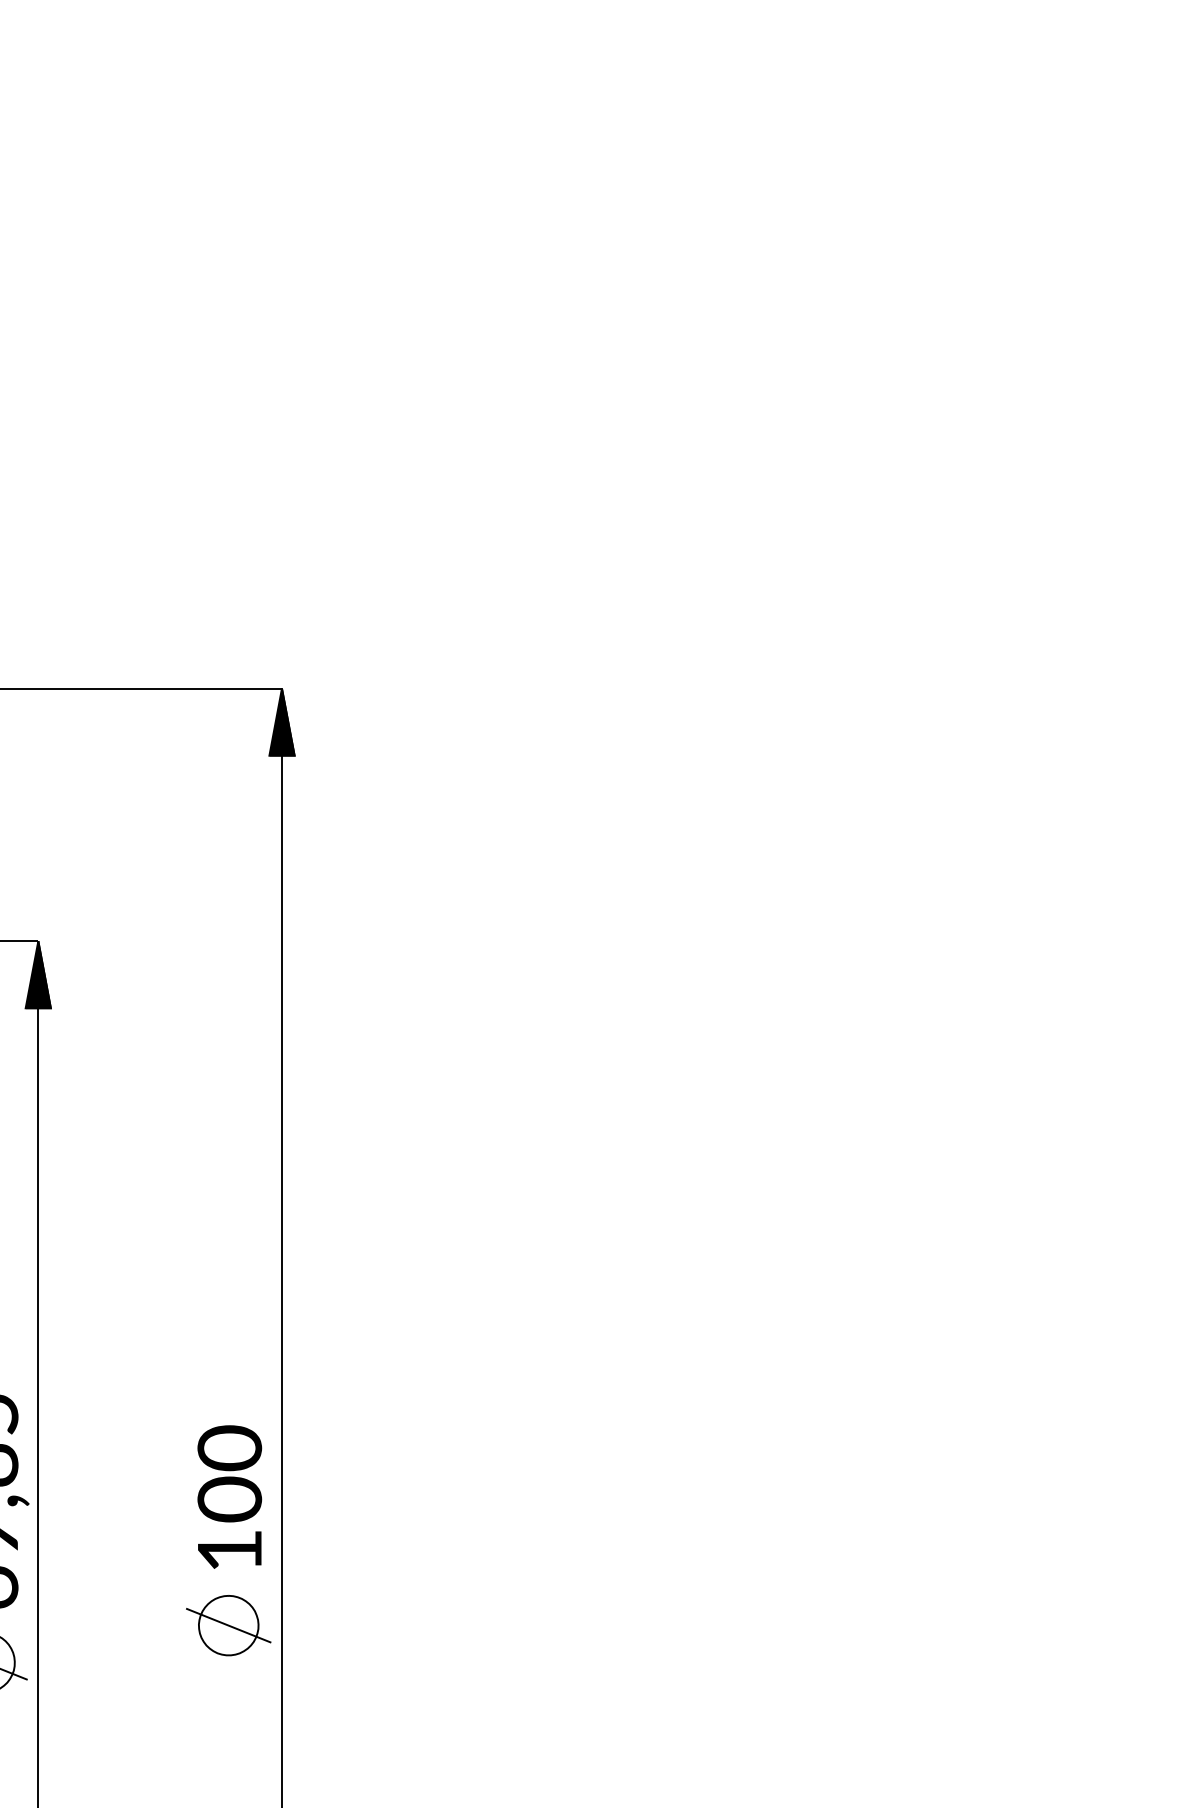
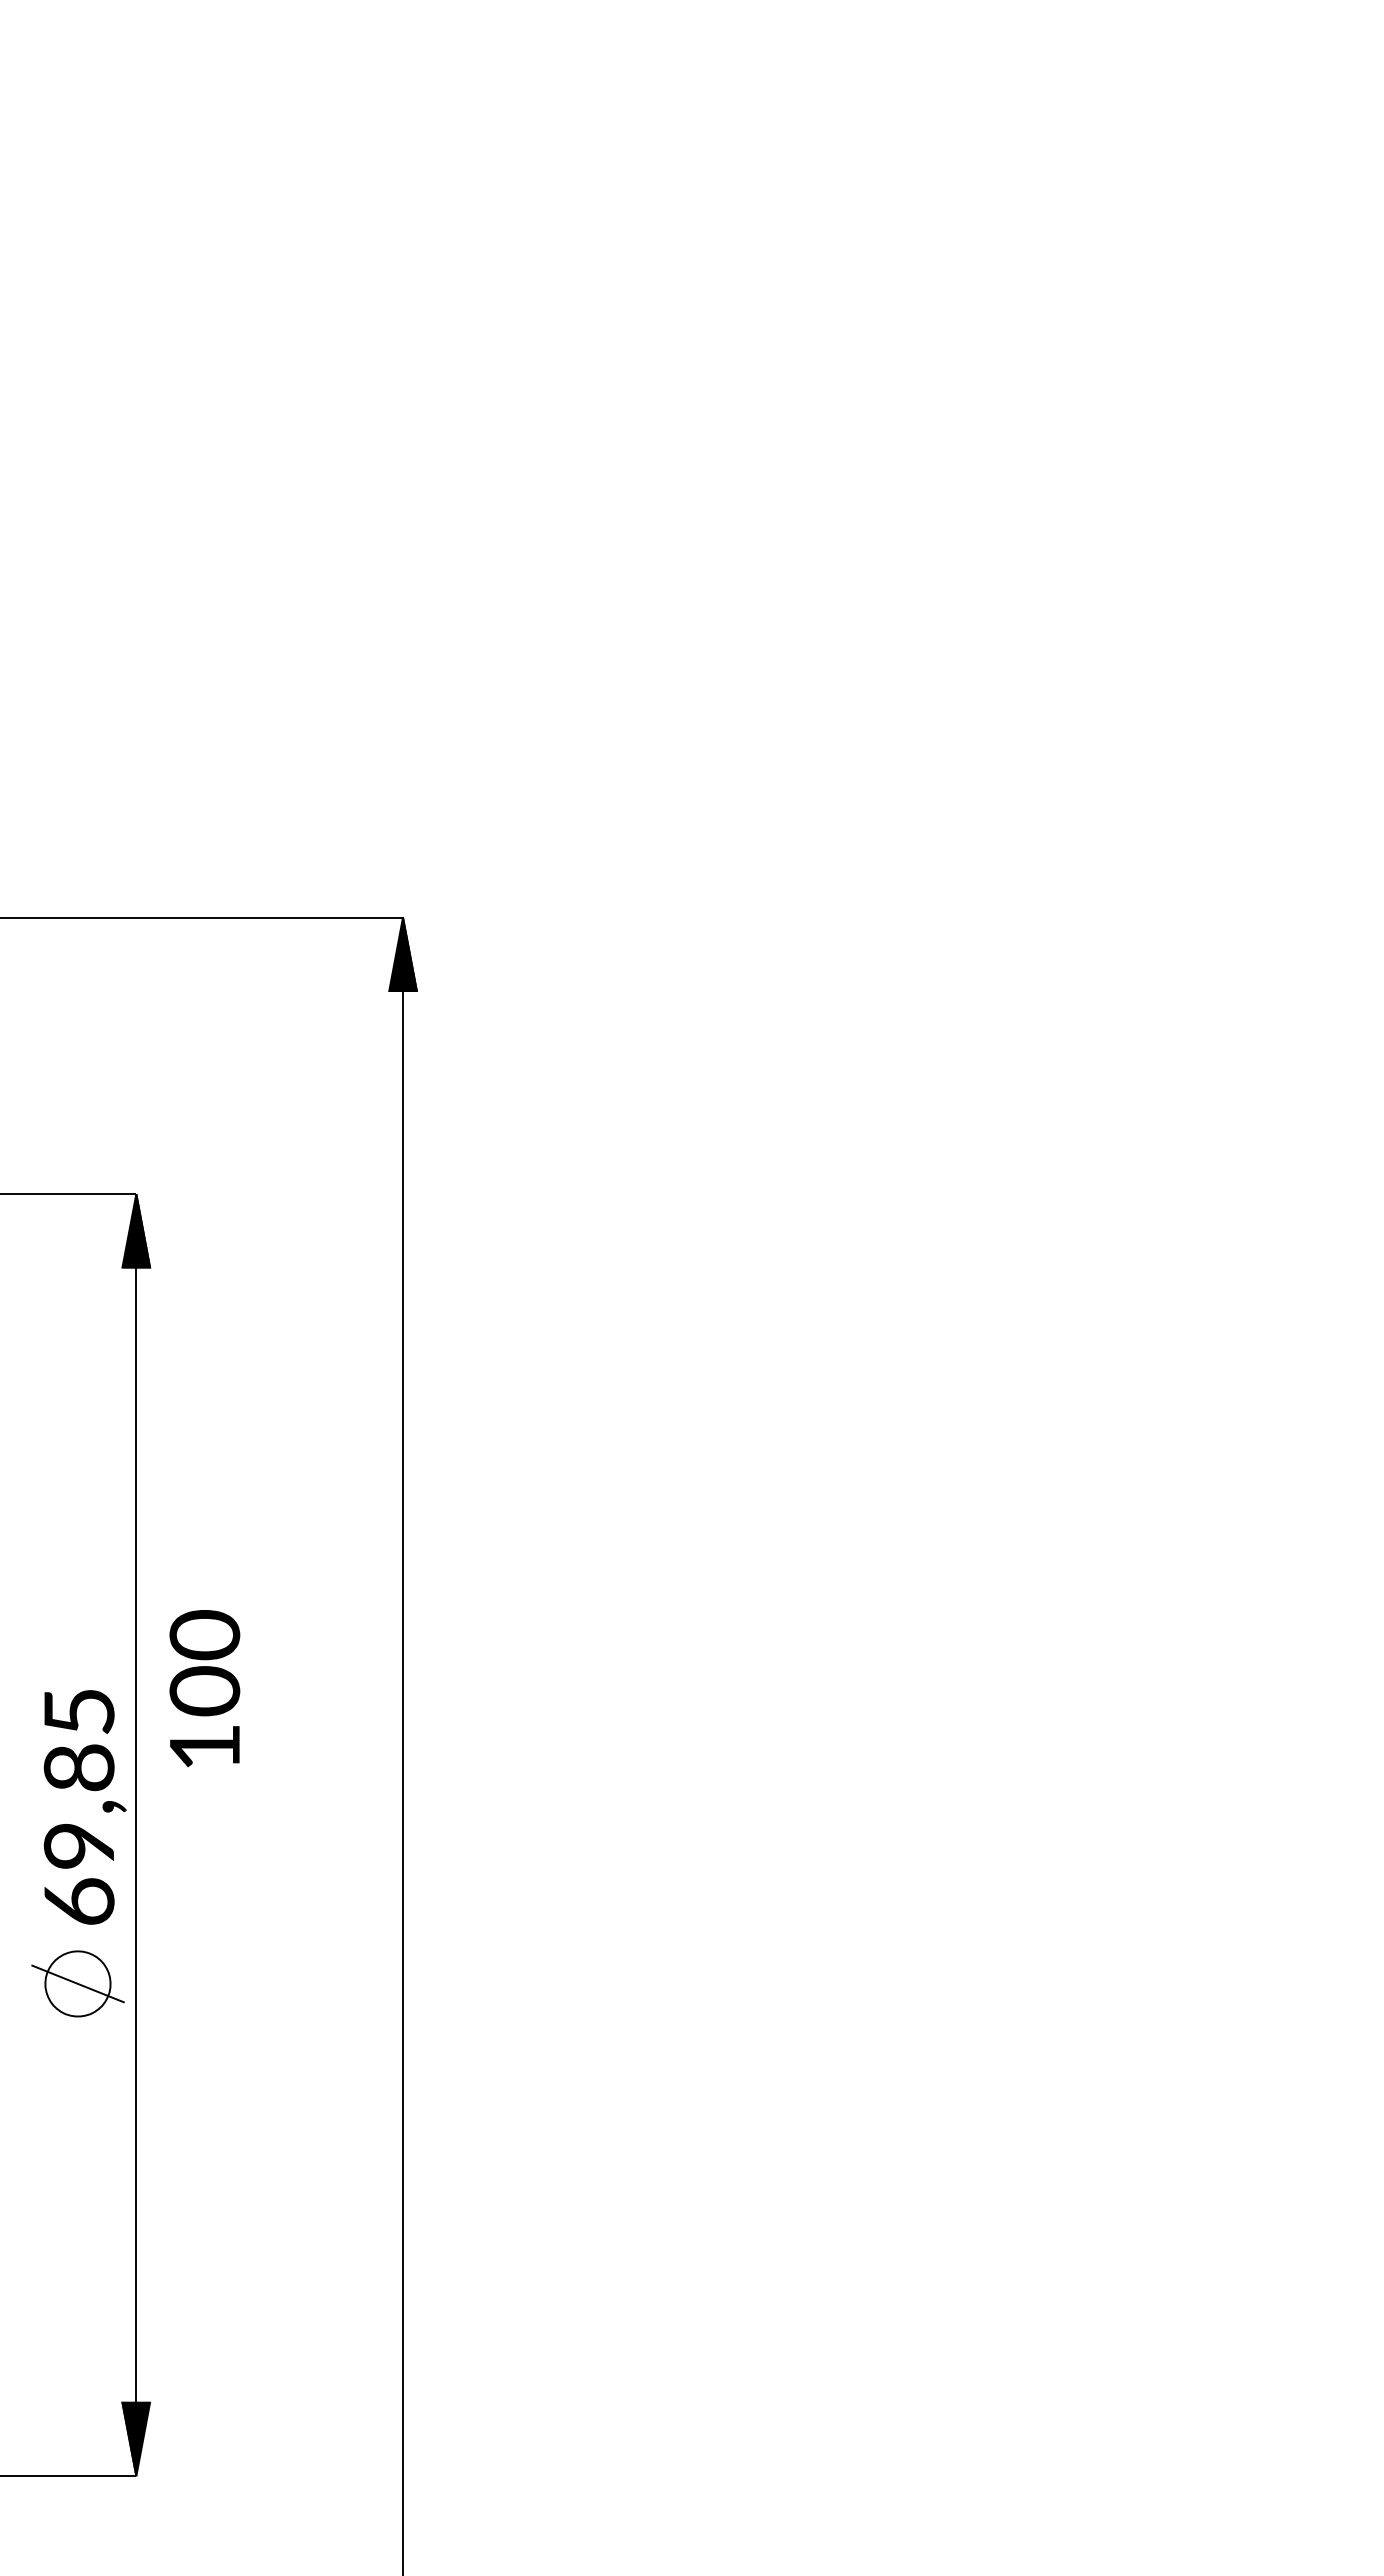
text: (229, 1497) -> (204, 1688), moved
part: (228, 1624) -> (344, 1942), removed

